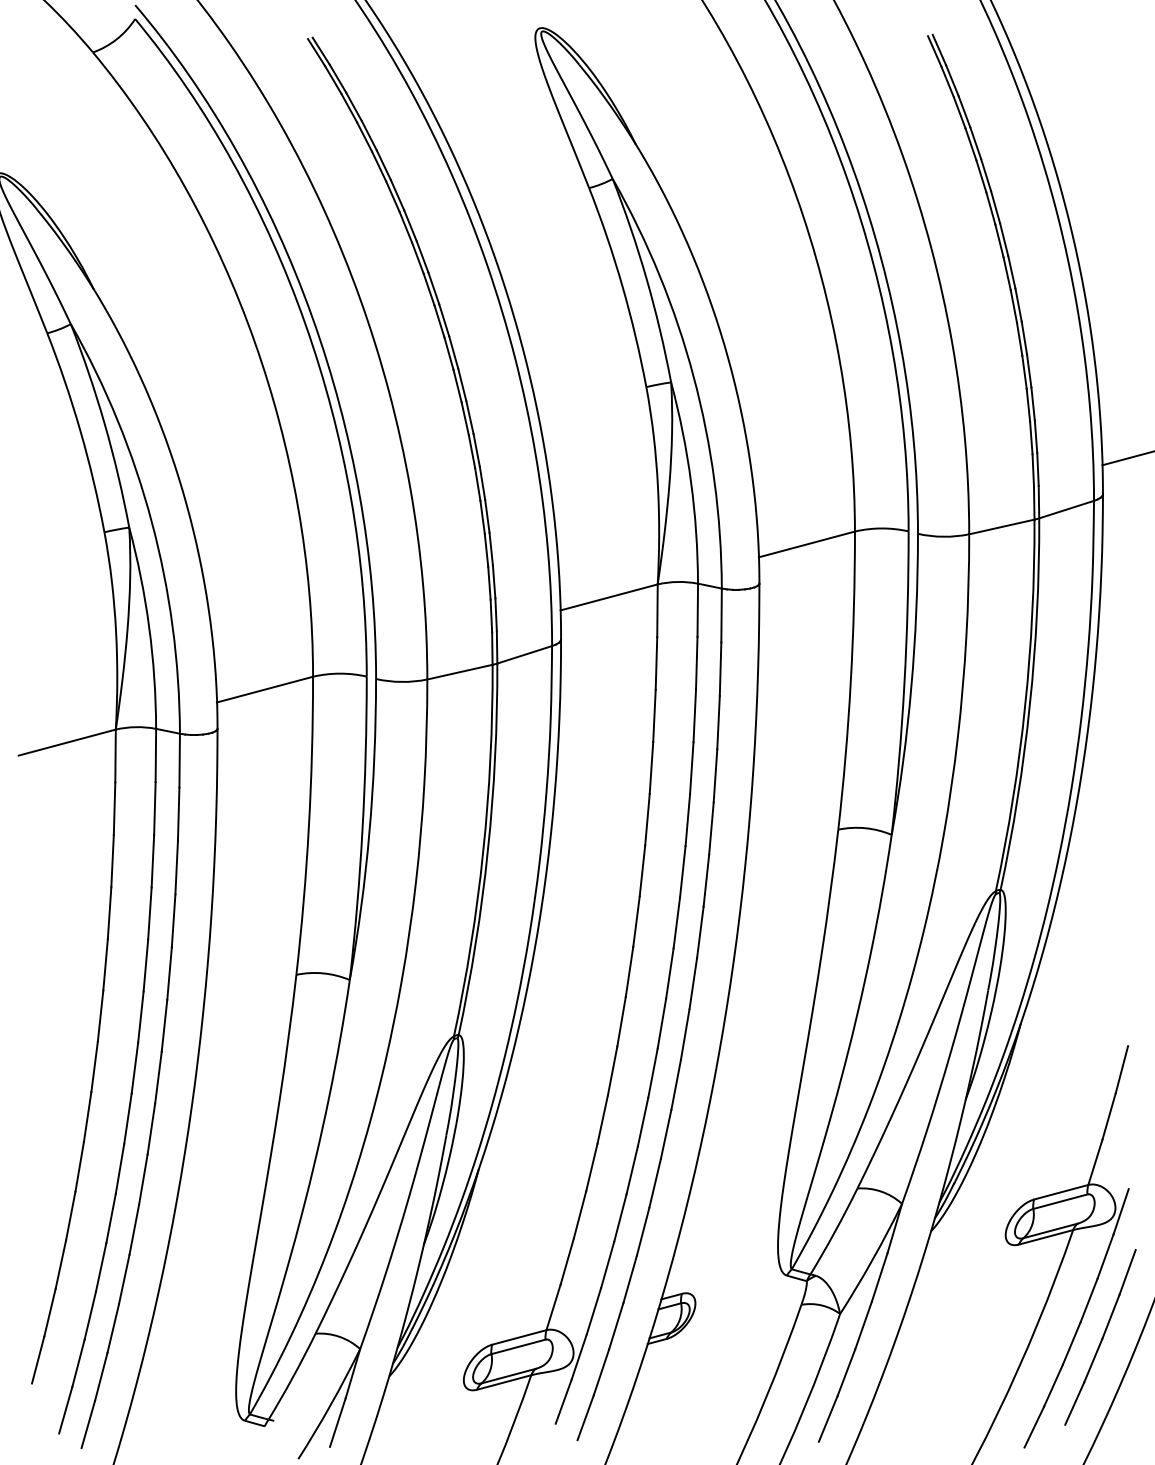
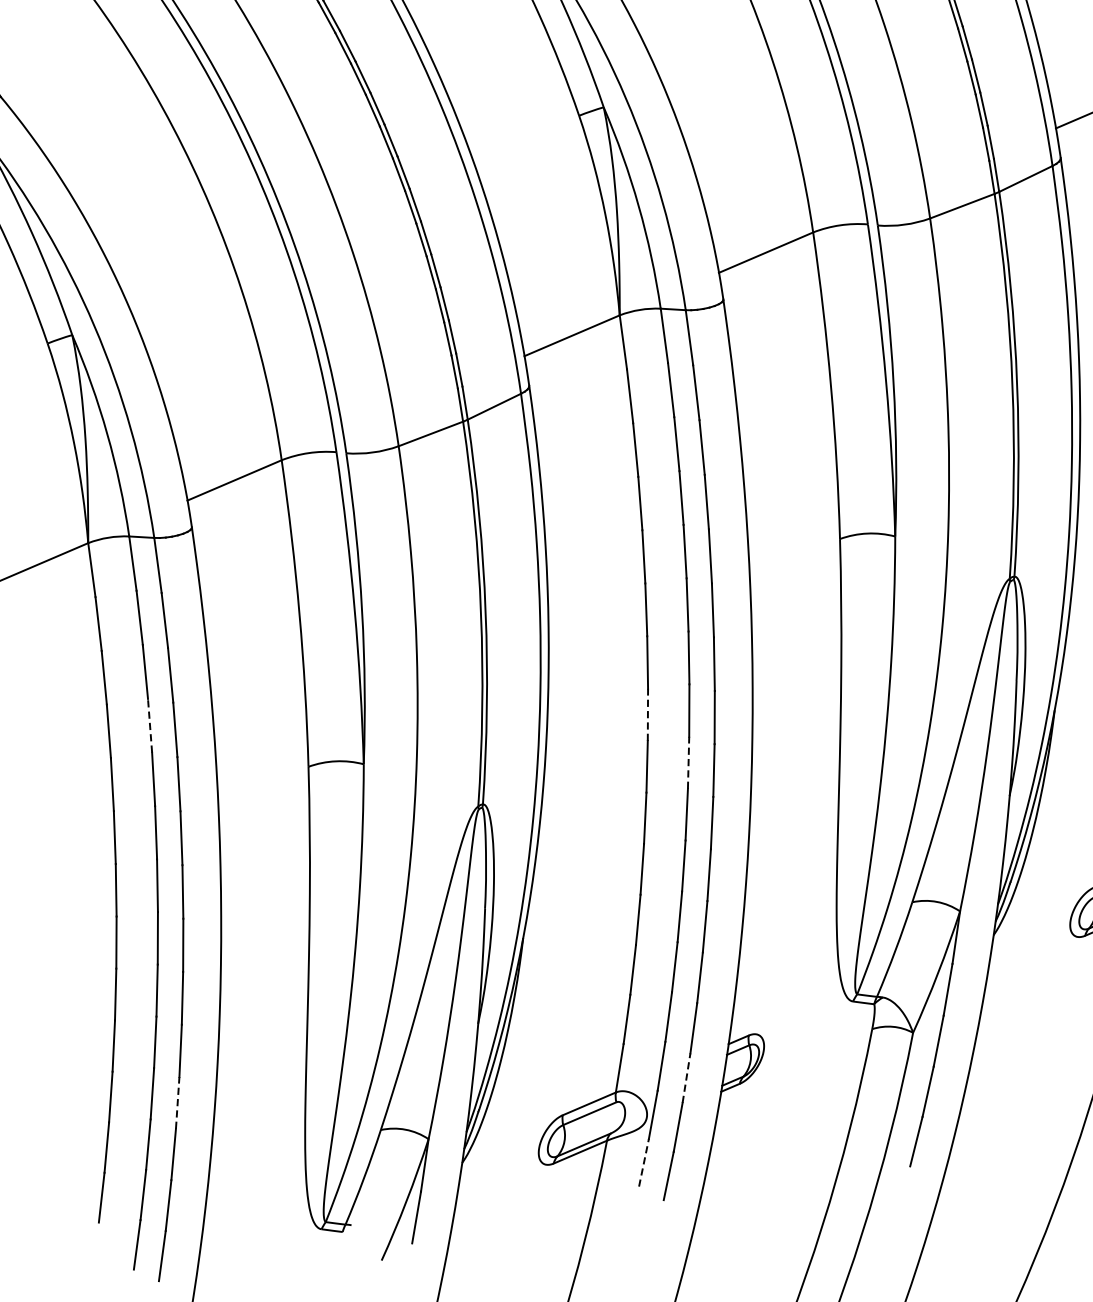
line: (149, 913) -> (149, 725), solid -> dashed
line: (629, 971) -> (647, 714), solid -> dashed
line: (662, 1023) -> (689, 762), solid -> dashed
line: (124, 1279) -> (177, 1102), solid -> dashed
line: (616, 1325) -> (686, 1077), solid -> dashed
line: (563, 1401) -> (643, 1162), solid -> dashed

